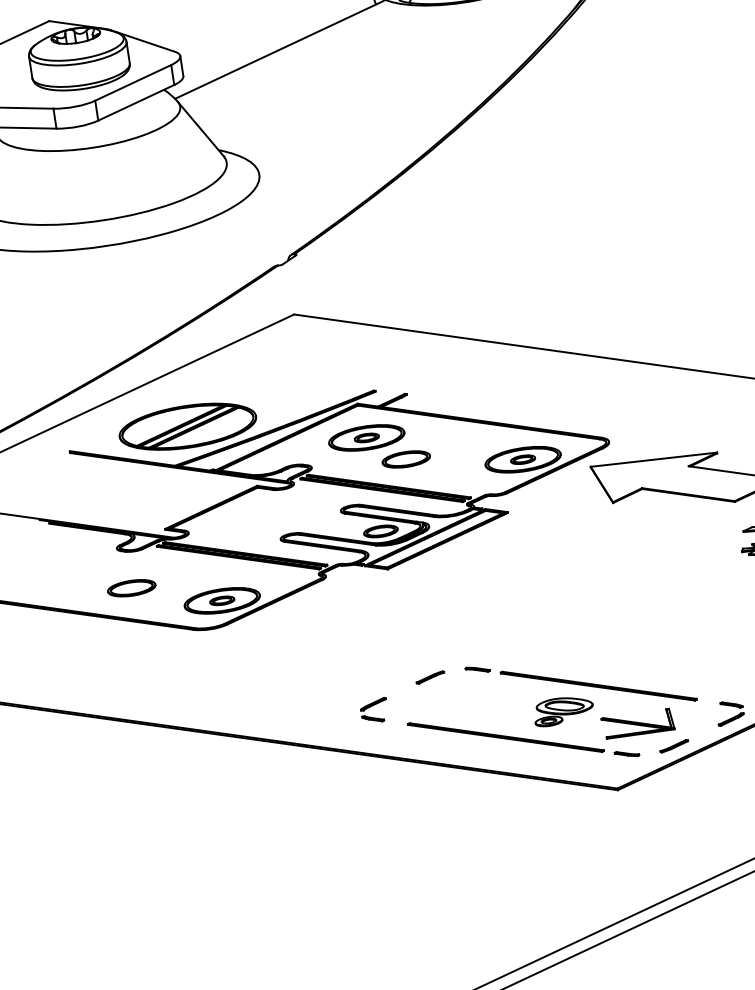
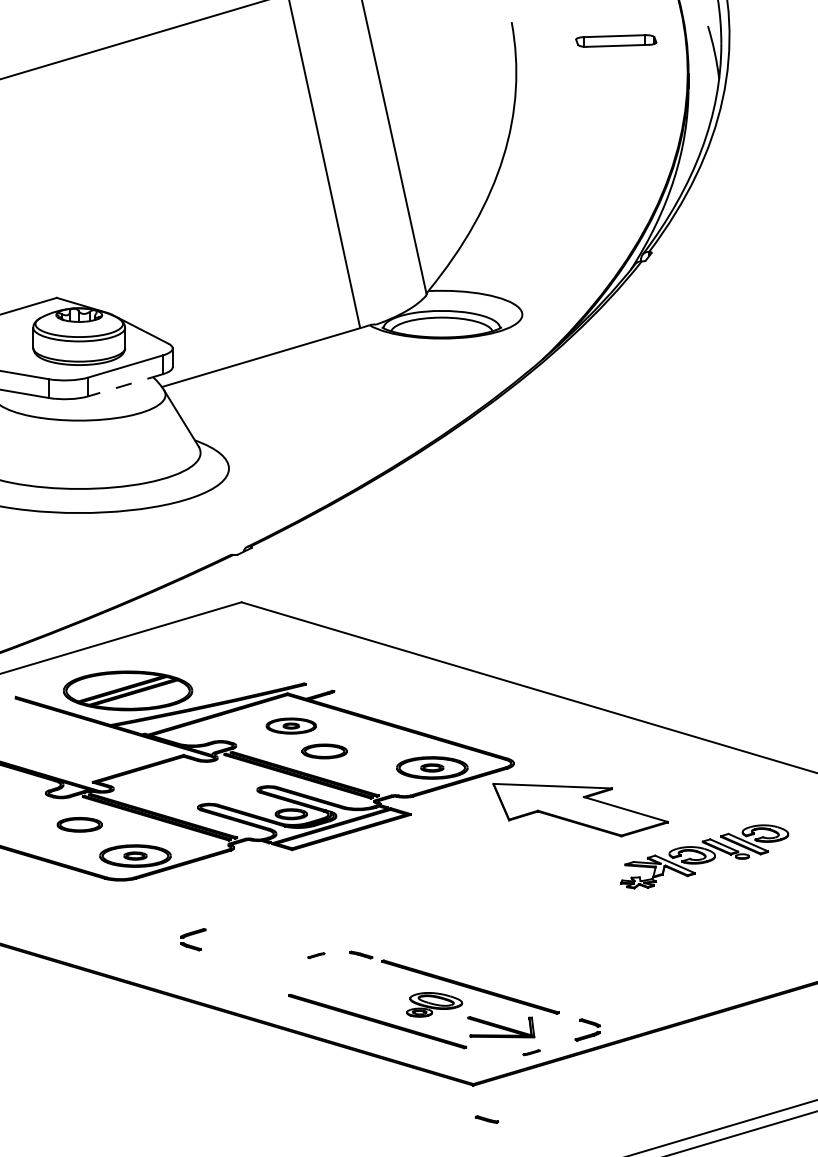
line: (136, 103) -> (125, 385), solid -> dashed
part: (366, 437) -> (291, 725), size x0.7
part: (131, 587) -> (79, 824), moved
part: (430, 677) -> (316, 955), size x0.6
part: (374, 710) -> (193, 939), moved
part: (674, 745) -> (531, 1052), size x0.6
part: (626, 754) -> (486, 1119), moved

